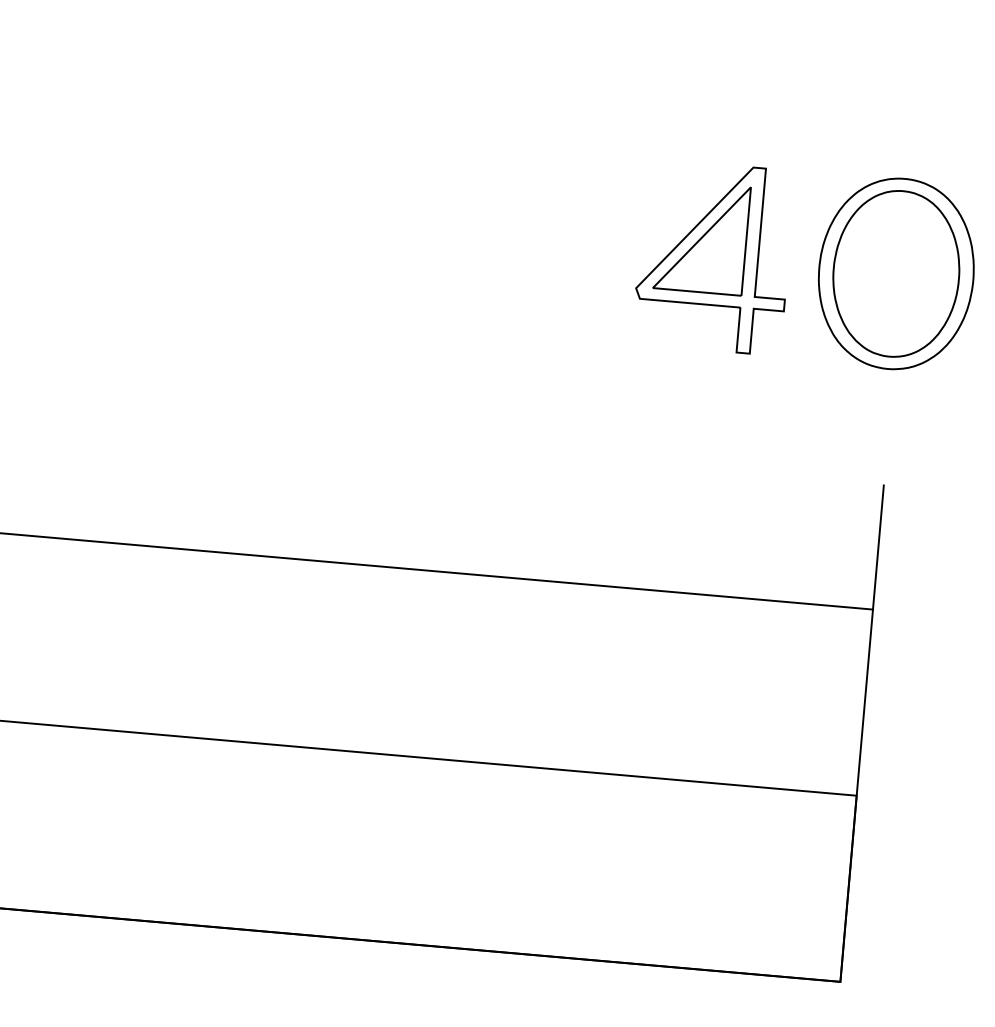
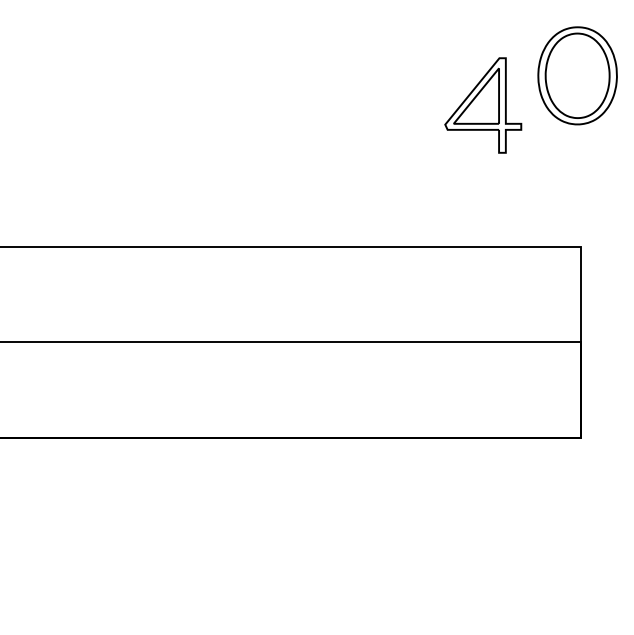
part: (714, 257) -> (483, 105), moved
line: (878, 547) -> (580, 215), removed

